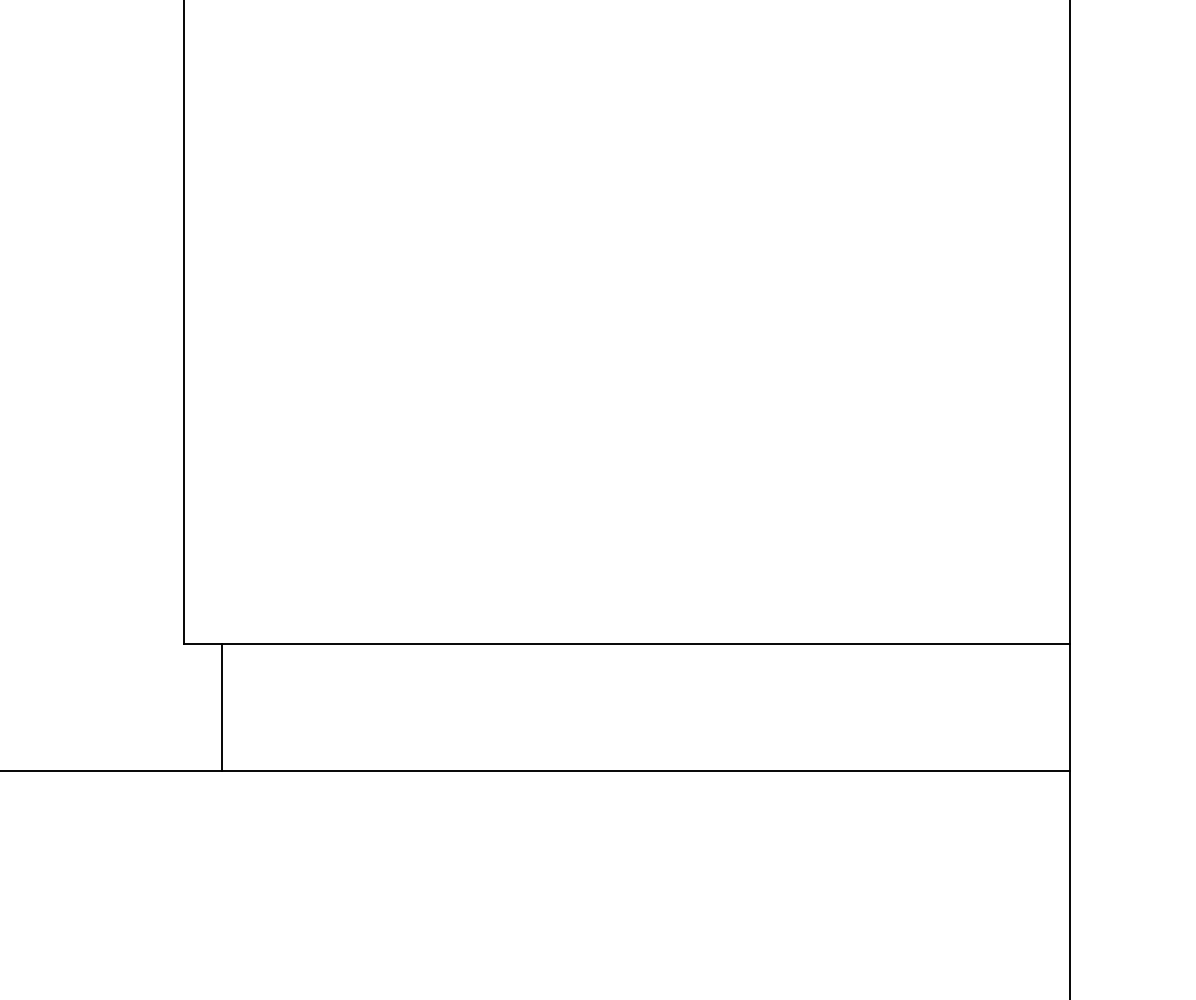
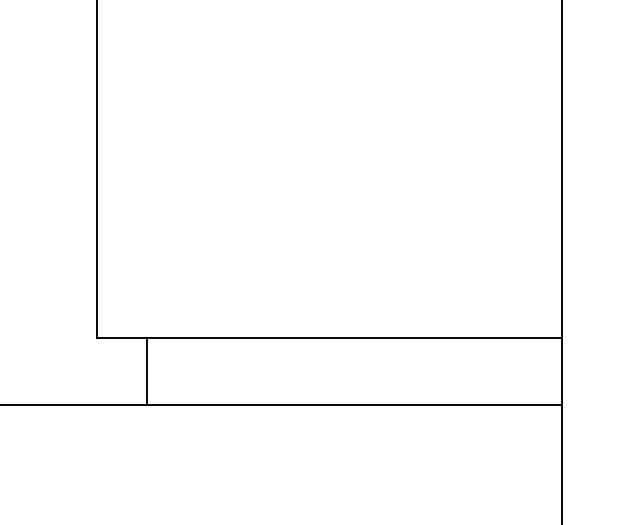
line: (221, 707) -> (146, 371), moved

